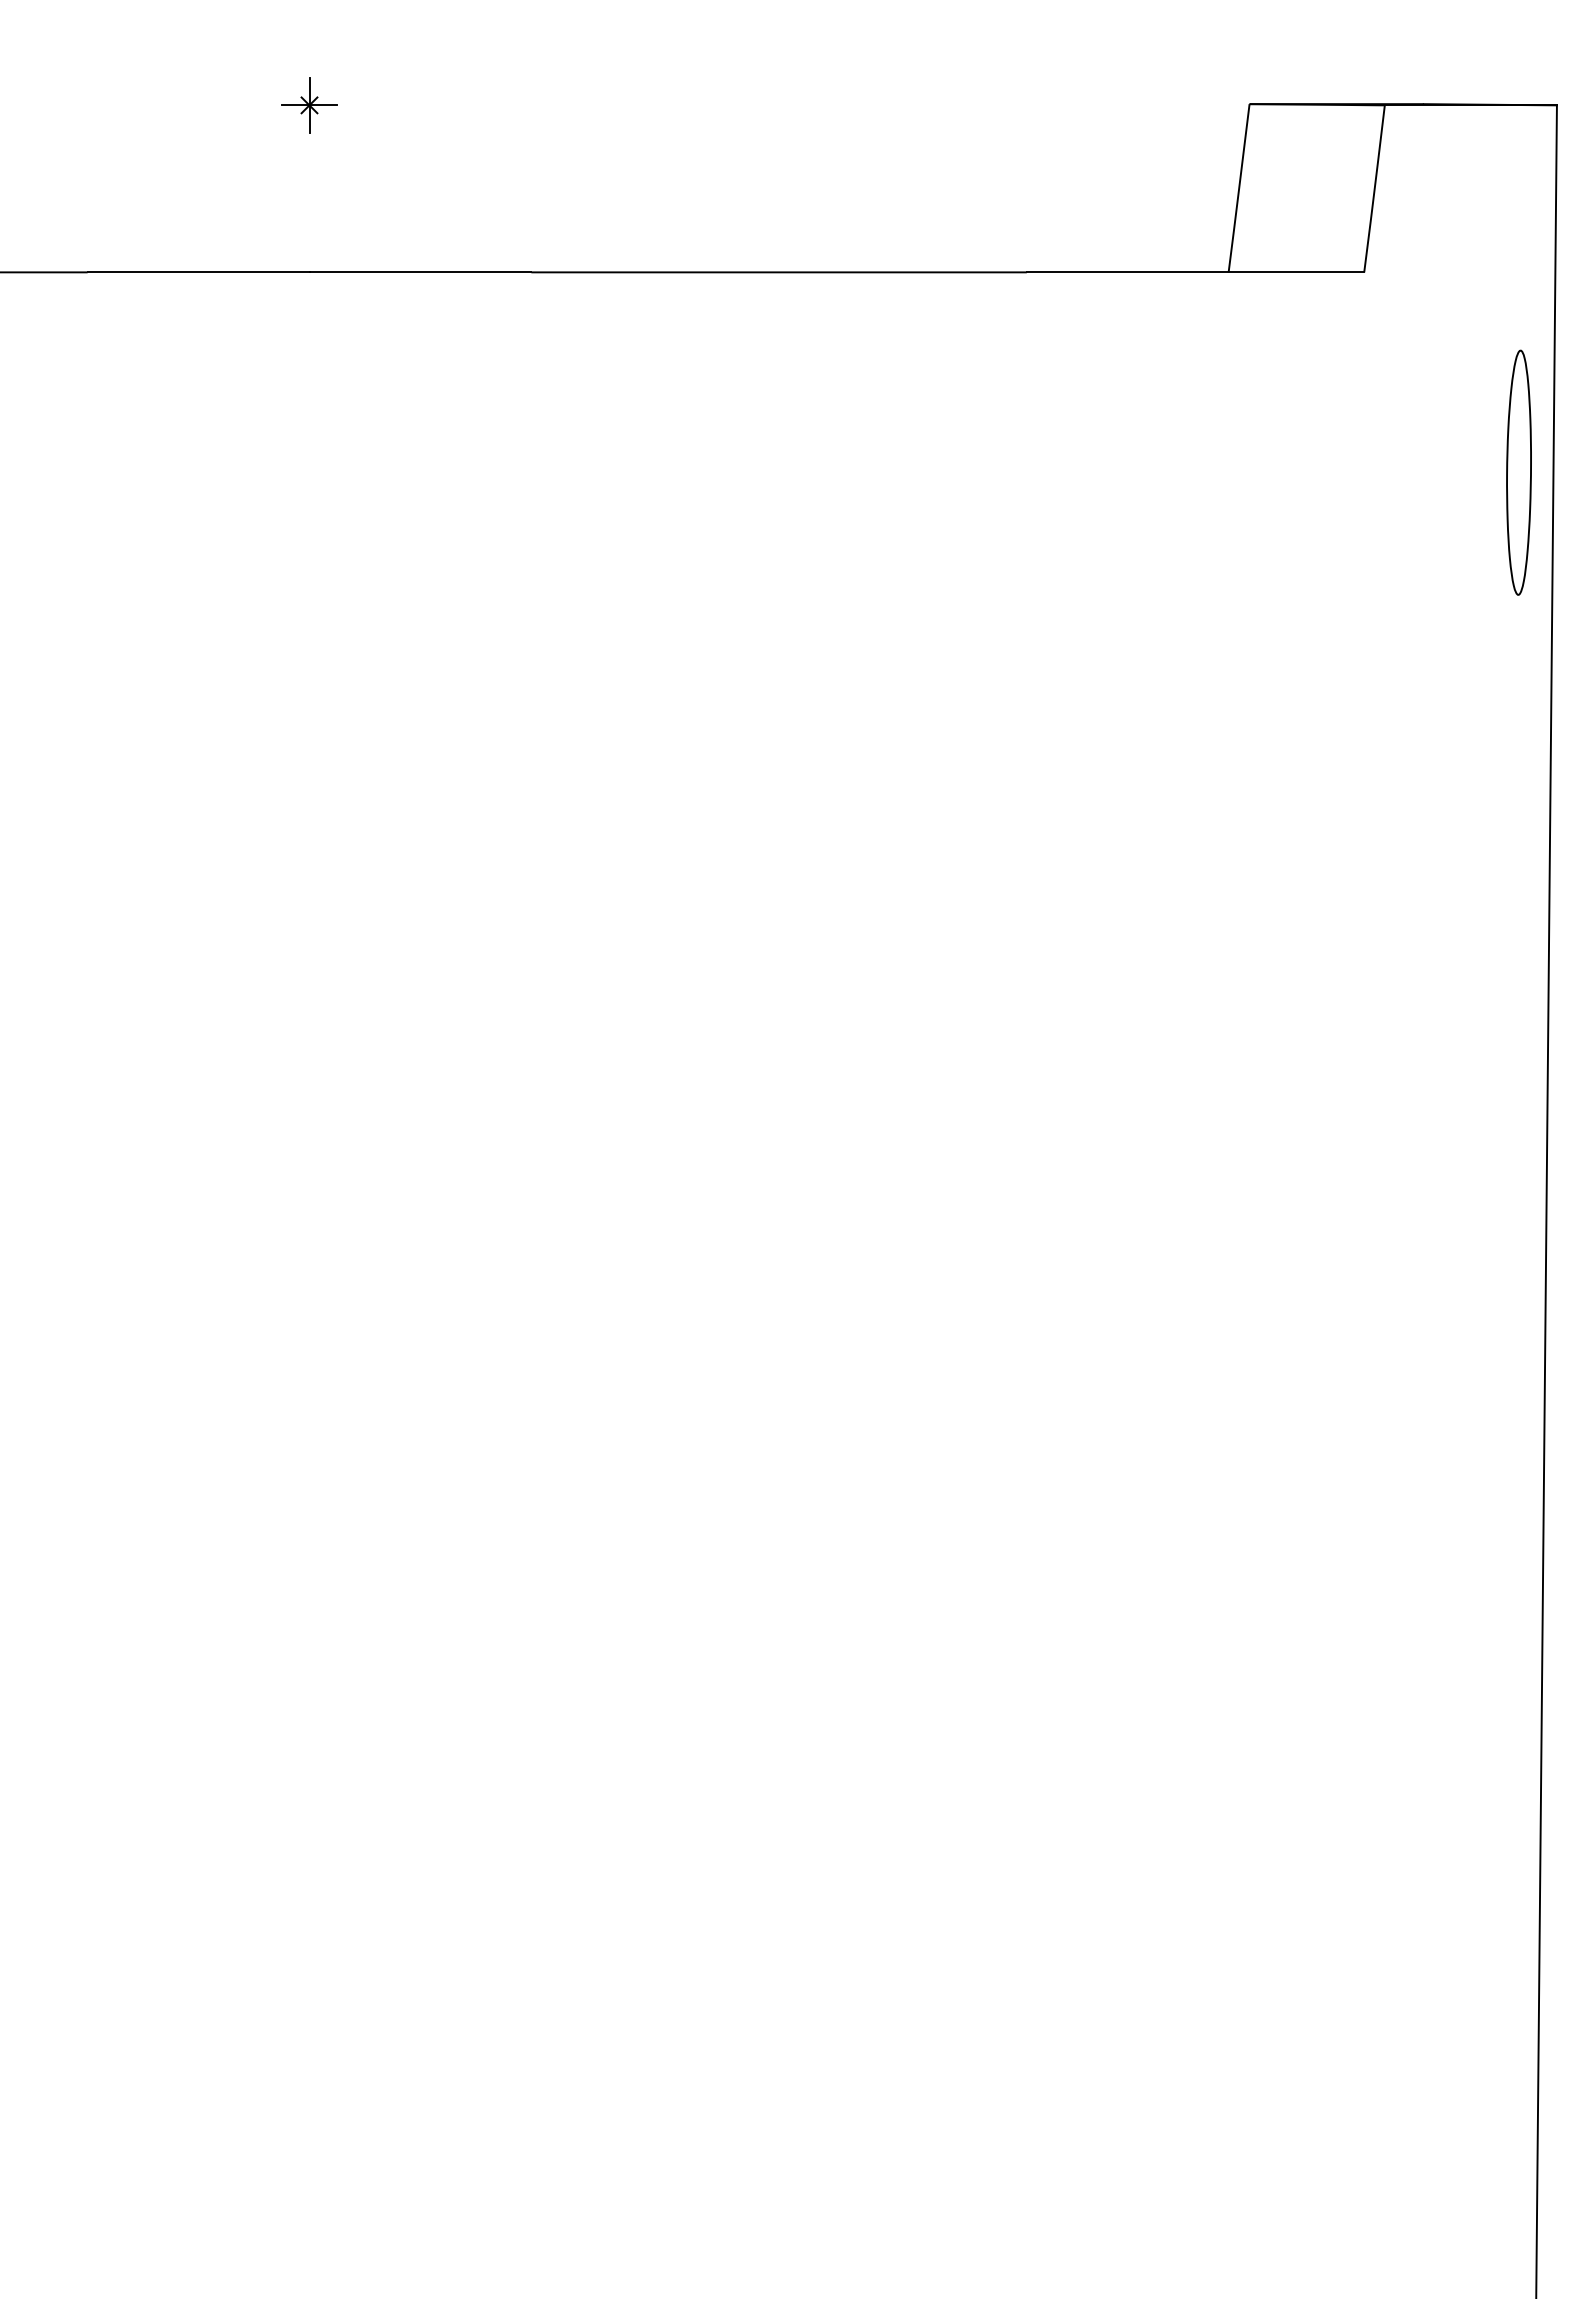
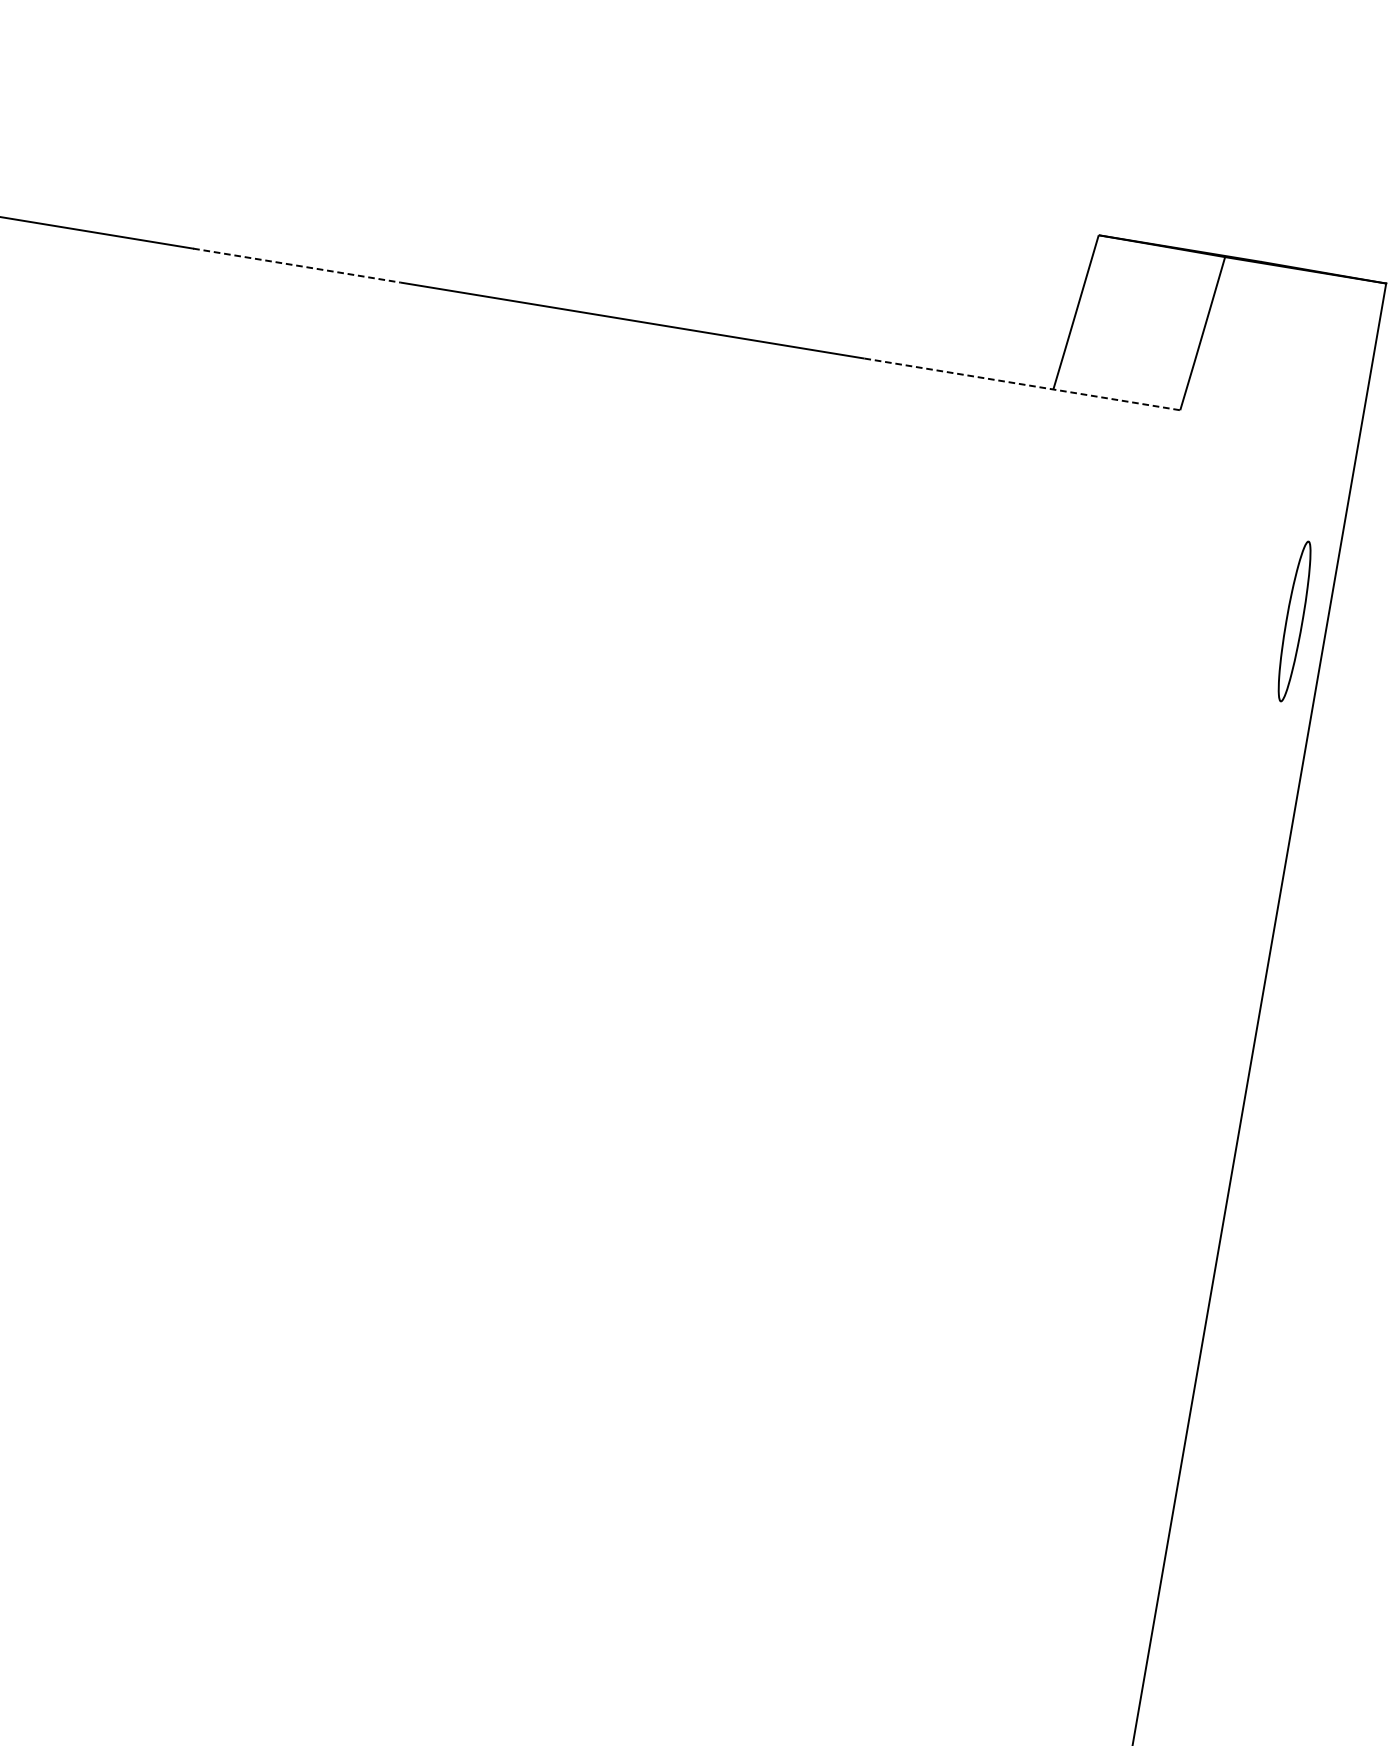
part: (309, 105) -> (218, 92), removed
line: (420, 272) -> (297, 265), solid -> dashed
line: (1195, 272) -> (1022, 384), solid -> dashed
part: (1518, 472) -> (1293, 621), size x0.7

